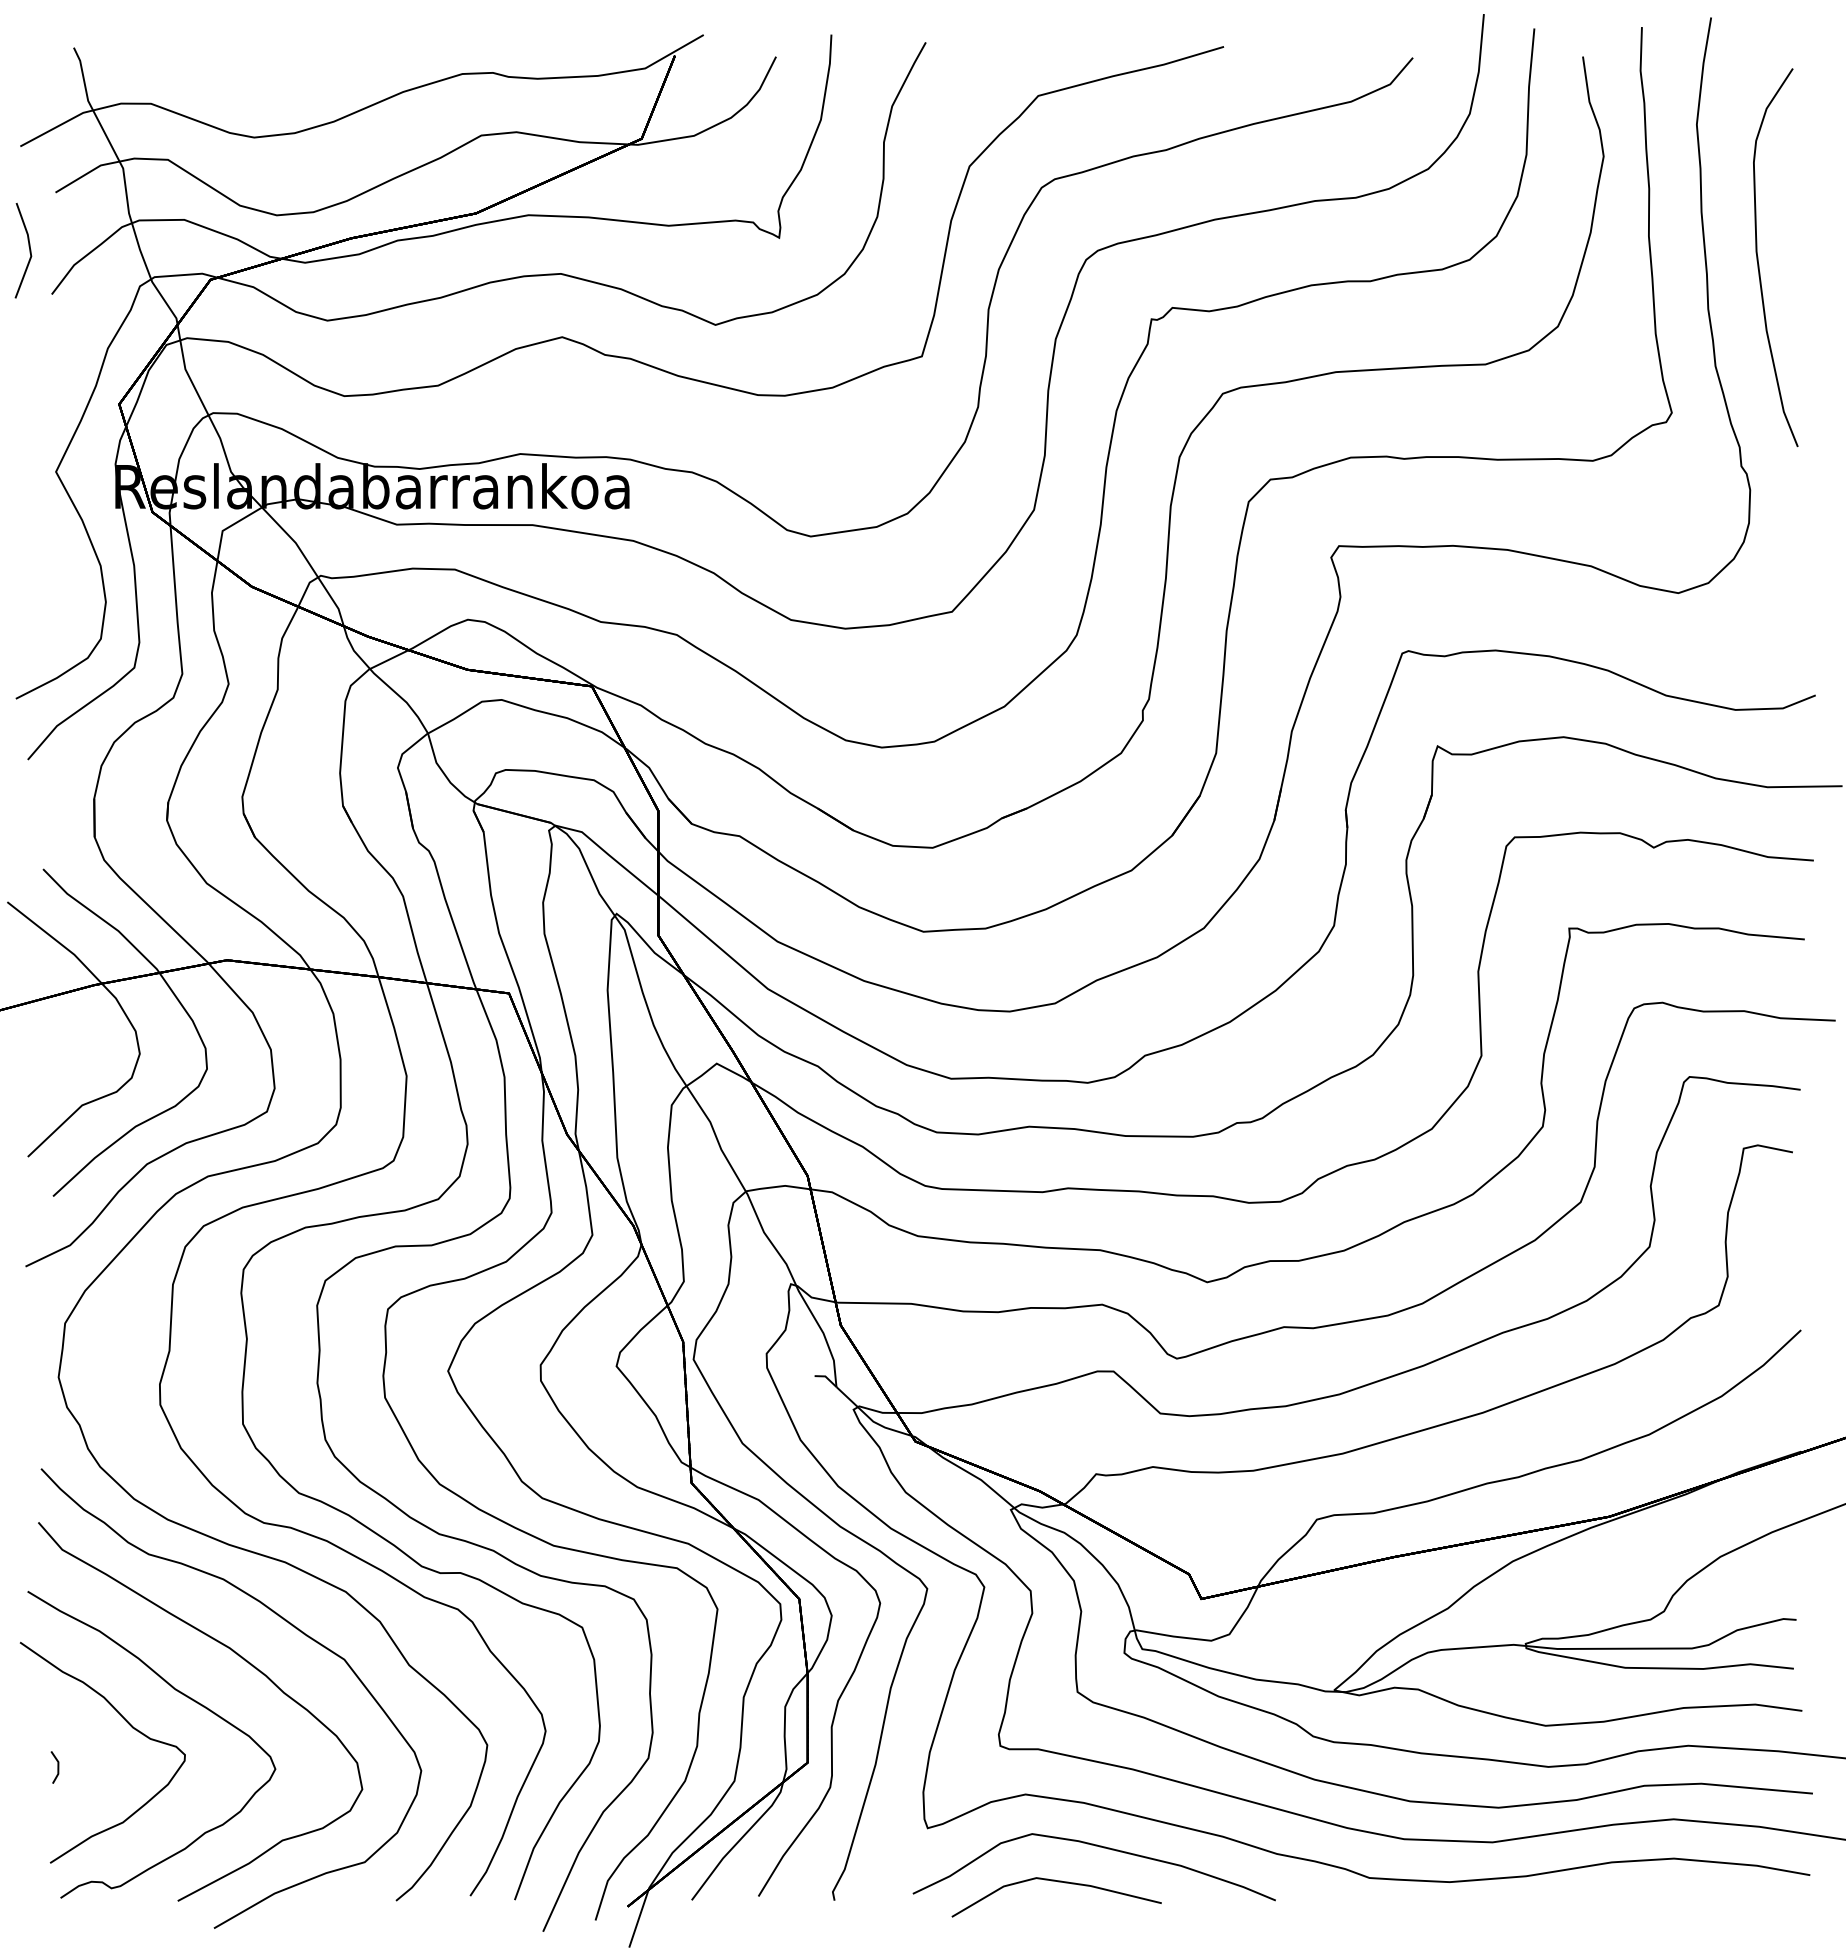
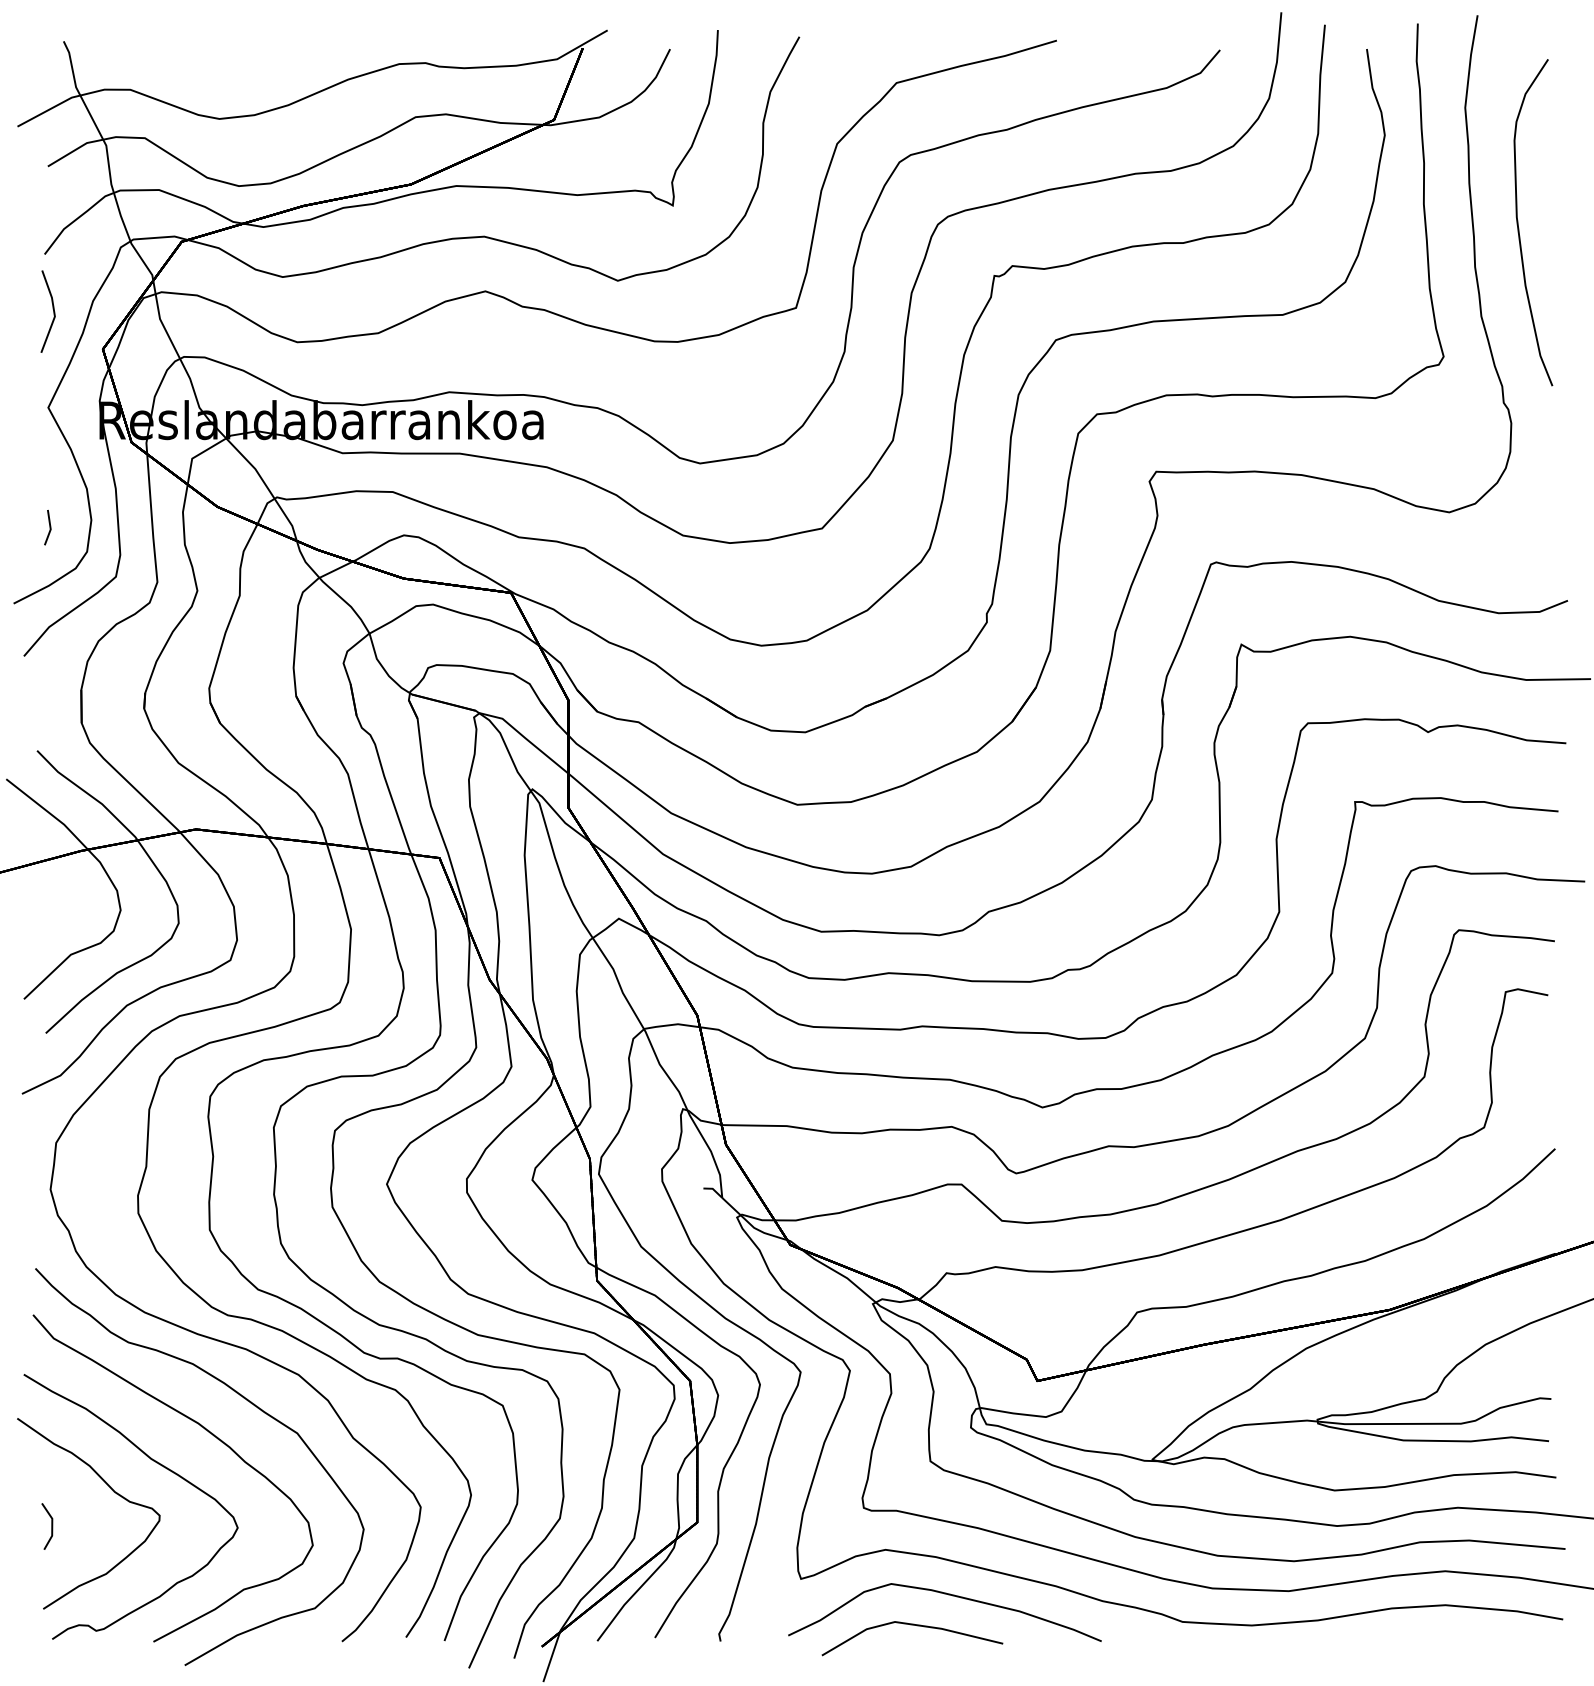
line: (28, 248) -> (52, 309), moved
line: (57, 610) -> (49, 527), added
part: (55, 1767) -> (47, 1526), size x1.67

